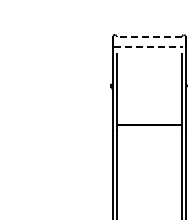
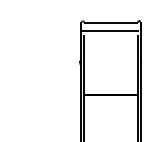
line: (149, 36) -> (111, 22), dashed -> solid
line: (148, 47) -> (110, 31), dashed -> solid

